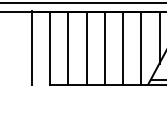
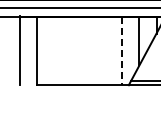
line: (68, 48) -> (54, 51), removed
line: (86, 48) -> (71, 51), removed
line: (105, 48) -> (88, 51), removed
line: (123, 48) -> (105, 51), removed
line: (141, 48) -> (122, 51), solid -> dashed

